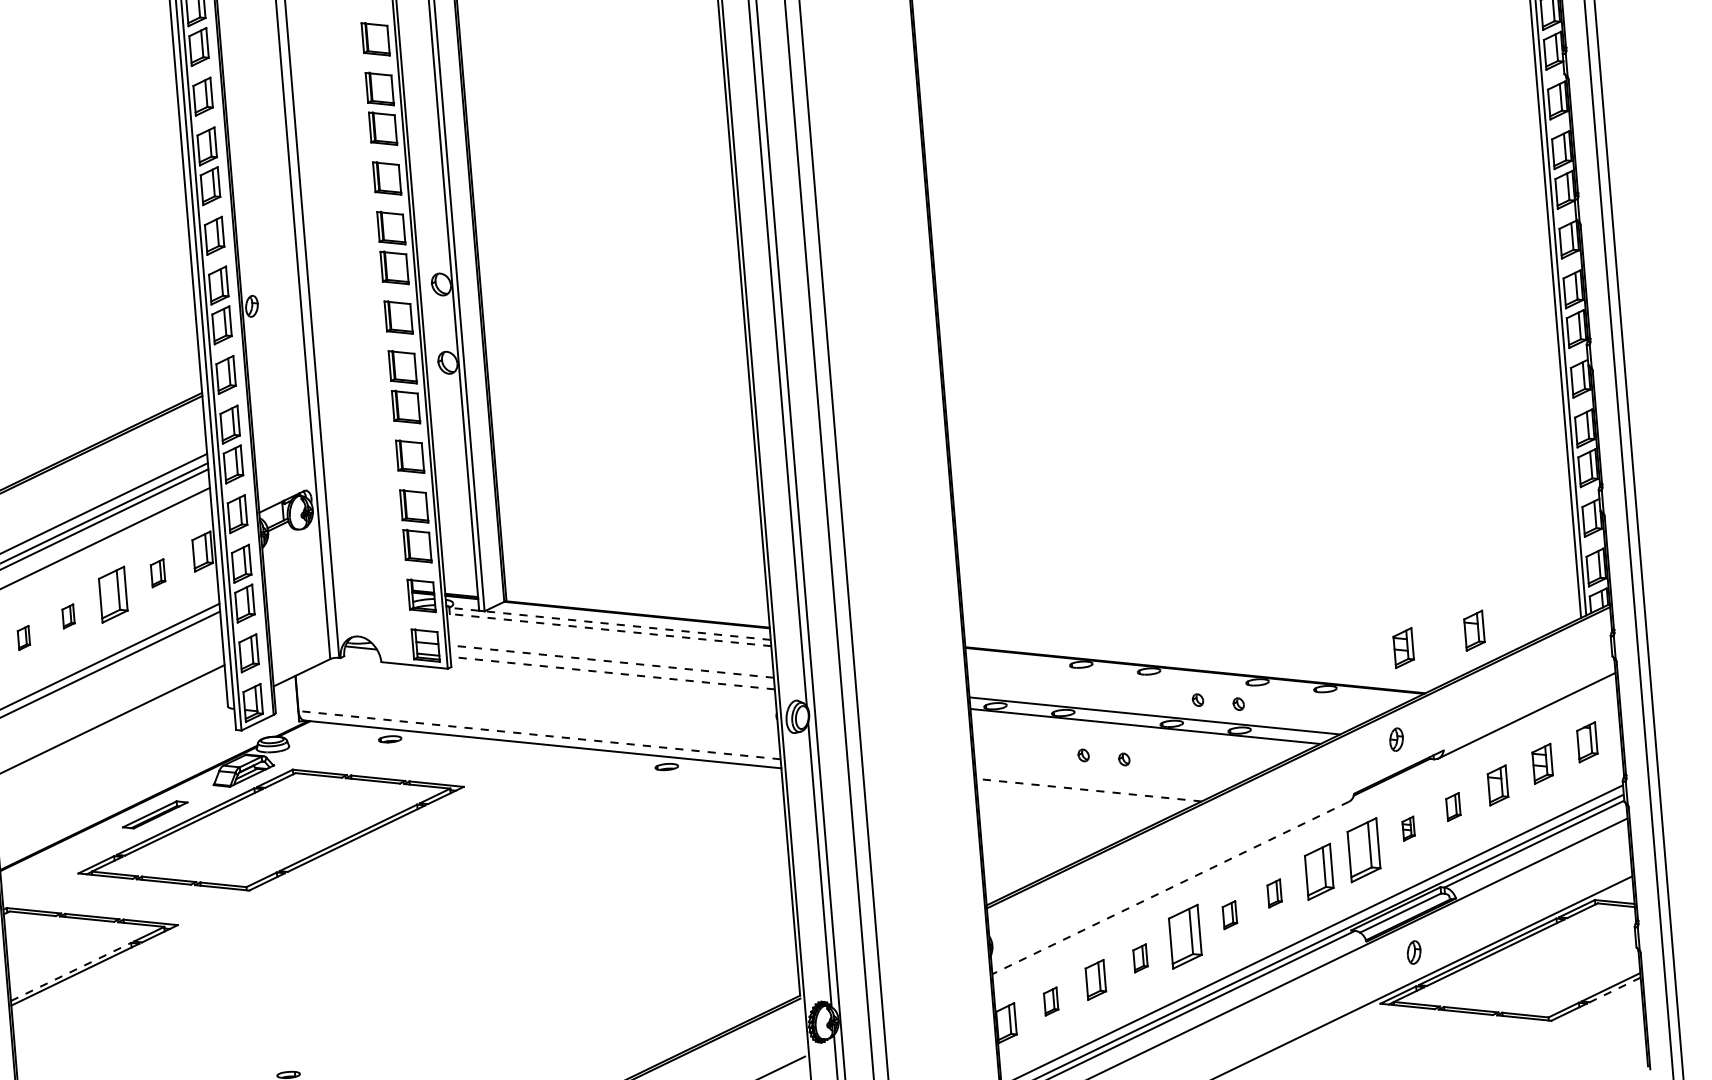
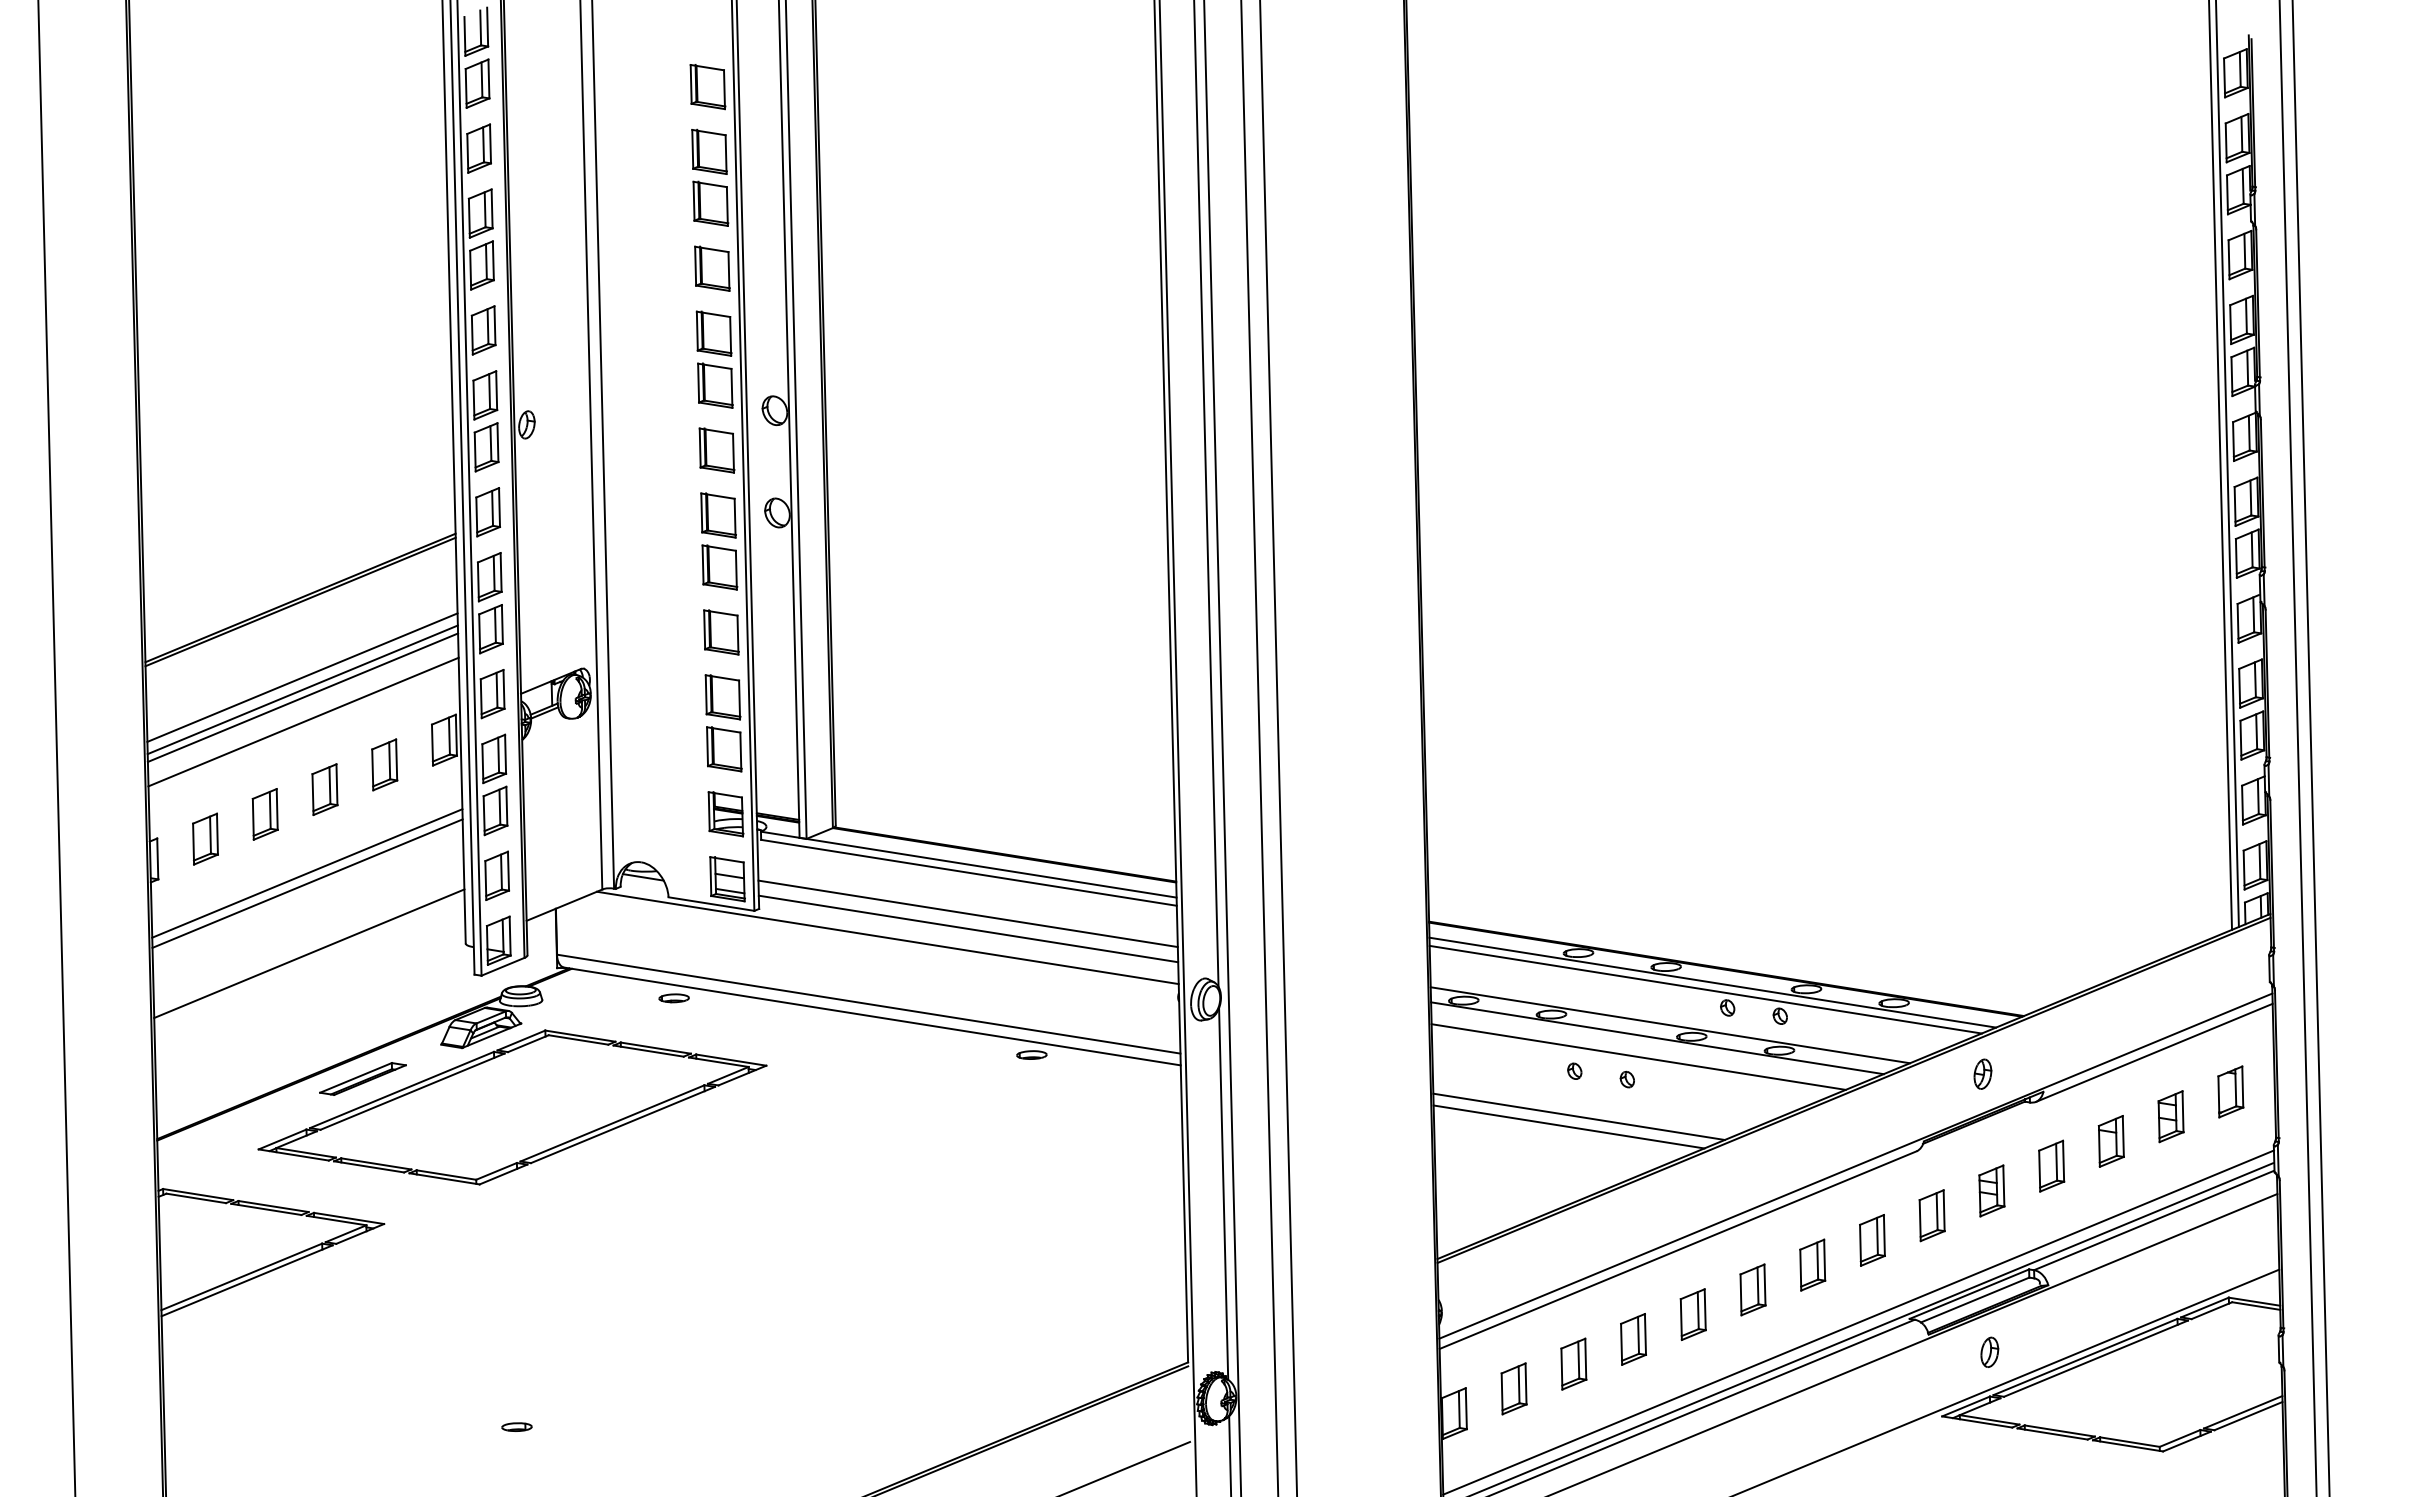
part: (157, 572) -> (384, 764), size x1.43
part: (112, 594) -> (324, 789), size x0.71
part: (68, 616) -> (264, 814), size x1.67
line: (609, 623) -> (968, 864), dashed -> solid
line: (610, 629) -> (968, 872), dashed -> solid
part: (1473, 630) -> (2091, 938), removed
part: (23, 637) -> (205, 838), size x1.67
part: (1403, 647) -> (1998, 955), removed
line: (611, 661) -> (967, 913), dashed -> solid
line: (611, 672) -> (967, 928), dashed -> solid
line: (1185, 681) -> (1712, 982), added
line: (550, 683) -> (887, 937), added
line: (1180, 686) -> (1705, 989), added
line: (539, 735) -> (868, 1004), dashed -> solid
line: (1131, 741) -> (1638, 1056), added
line: (1089, 789) -> (1579, 1116), dashed -> solid
line: (1081, 798) -> (1568, 1126), added
part: (1453, 806) -> (2051, 1165), size x1.43
line: (1302, 815) -> (1855, 1165), added
part: (1408, 828) -> (1991, 1190), size x1.67
part: (1363, 850) -> (1931, 1215), size x0.62
part: (1319, 871) -> (1872, 1240), size x0.71
line: (1170, 888) -> (1677, 1250), dashed -> solid
part: (1274, 893) -> (1812, 1264), size x1.43
part: (1229, 914) -> (1752, 1289), size x1.43
part: (1184, 936) -> (1692, 1314), size x0.62
part: (1140, 958) -> (1633, 1339), size x1.43
line: (70, 971) -> (241, 1276), dashed -> solid
line: (1615, 990) -> (2248, 1416), dashed -> solid
part: (1050, 1001) -> (1513, 1388), size x1.43

